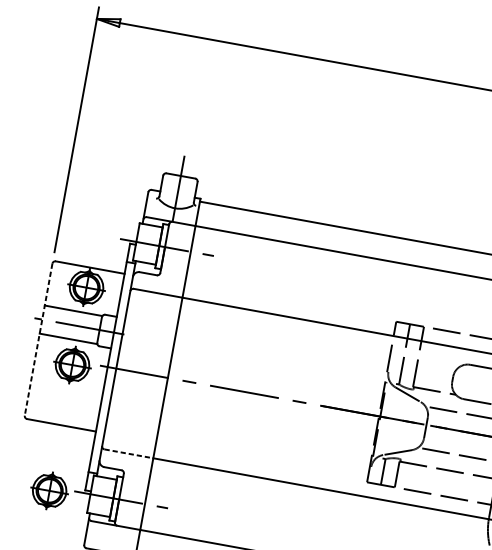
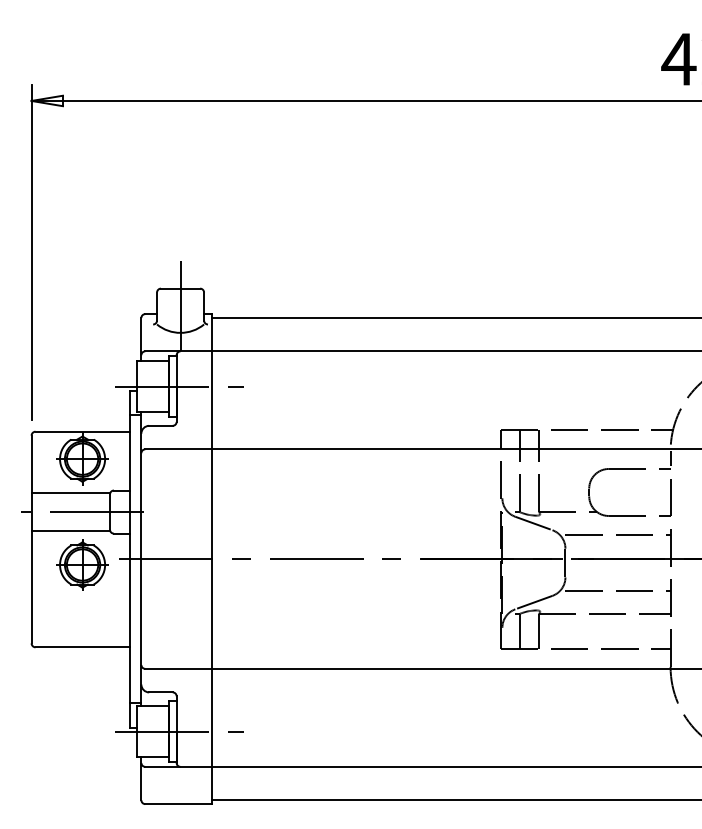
line: (38, 339) -> (31, 539), dashed -> solid
line: (129, 453) -> (179, 668), dashed -> solid
part: (49, 490) -> (82, 736), removed

